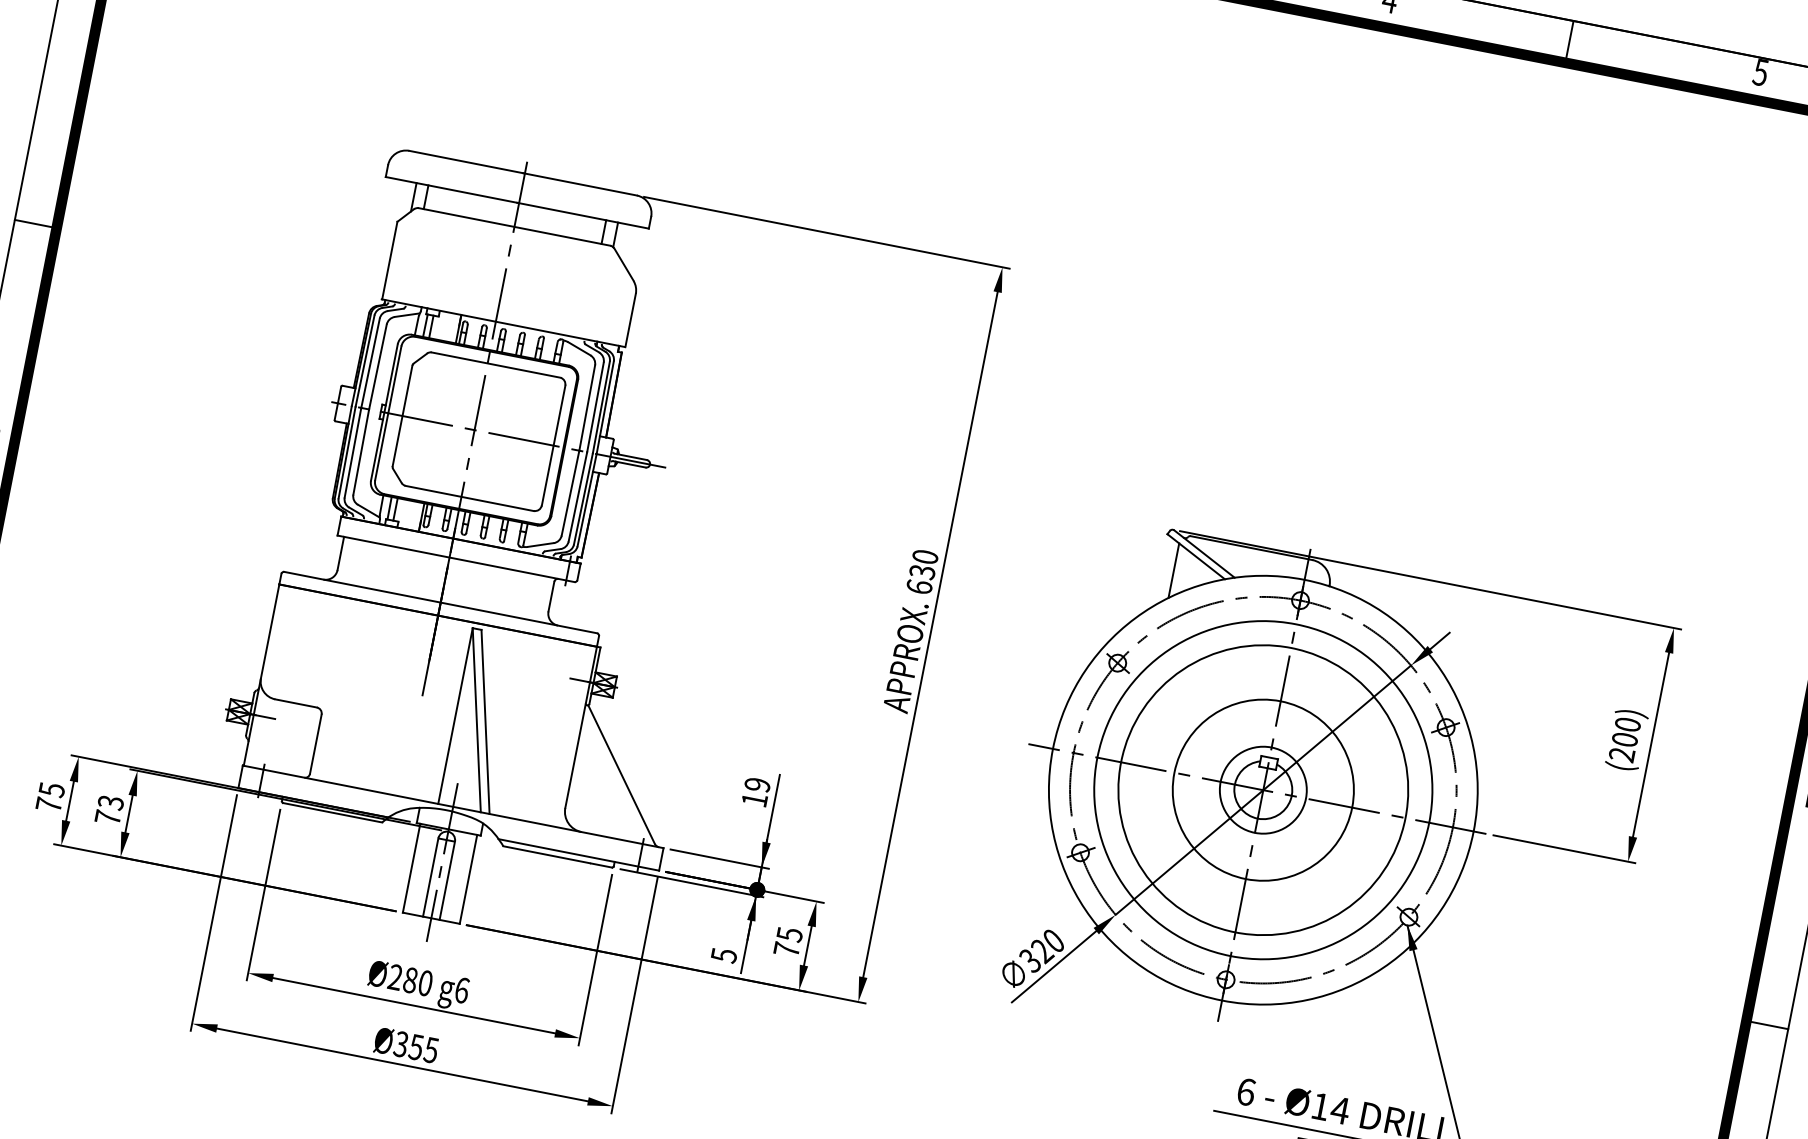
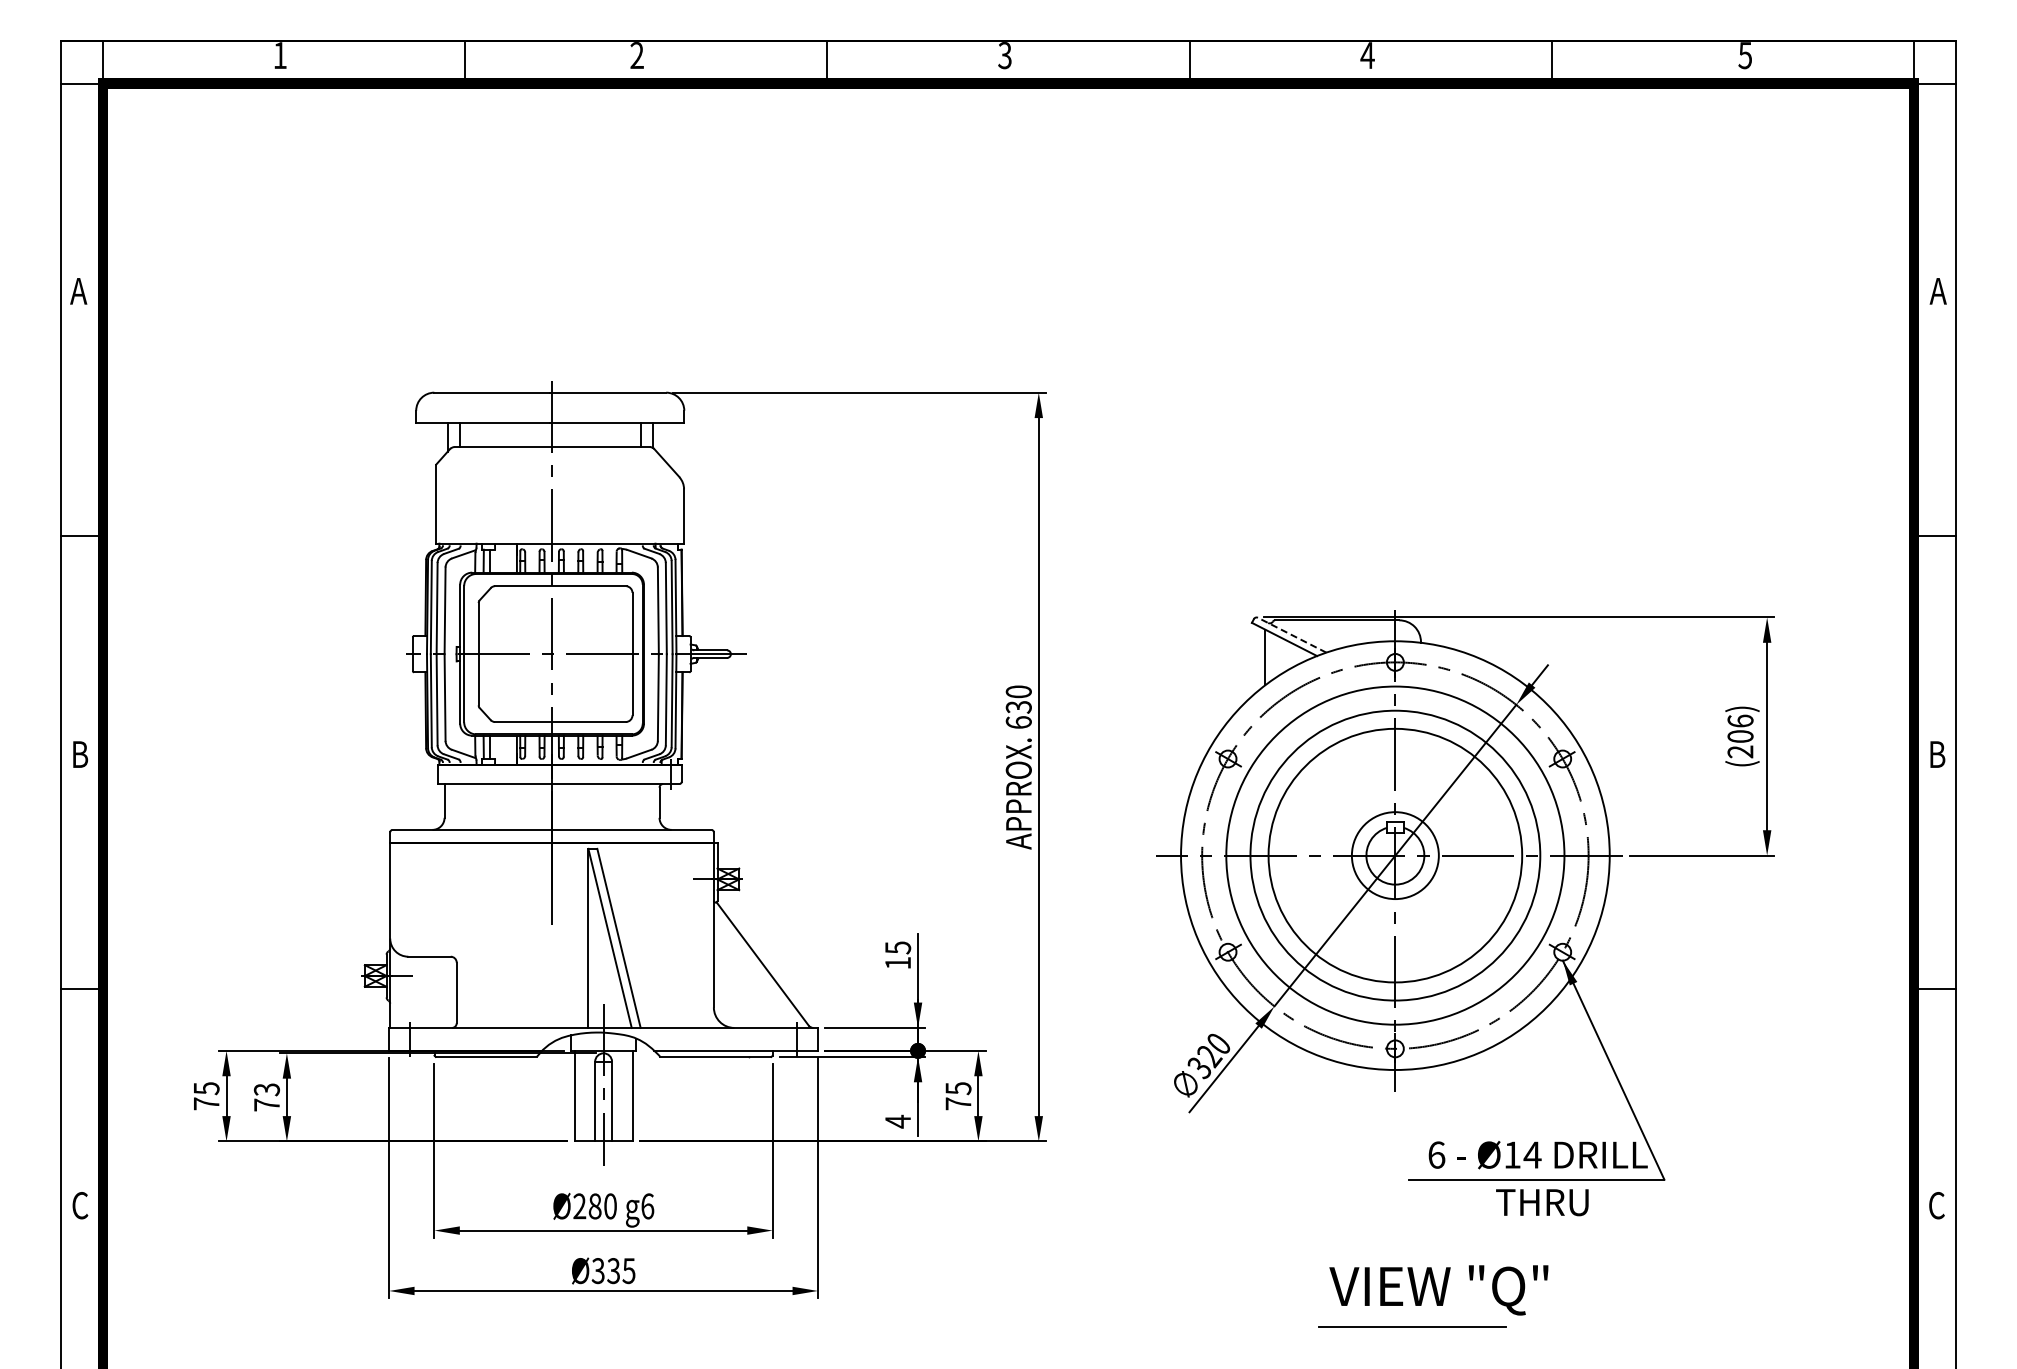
line: (1203, 554) -> (1291, 635), solid -> dashed
text: (1628, 724) -> (1740, 720), (200) -> (206)
text: (758, 784) -> (898, 947), 19 -> 15
circle: (1262, 789) -> (1394, 855), size x1.4
text: (724, 955) -> (898, 1121), 5 -> 4
text: (416, 1046) -> (613, 1270), Ø355 -> Ø335

